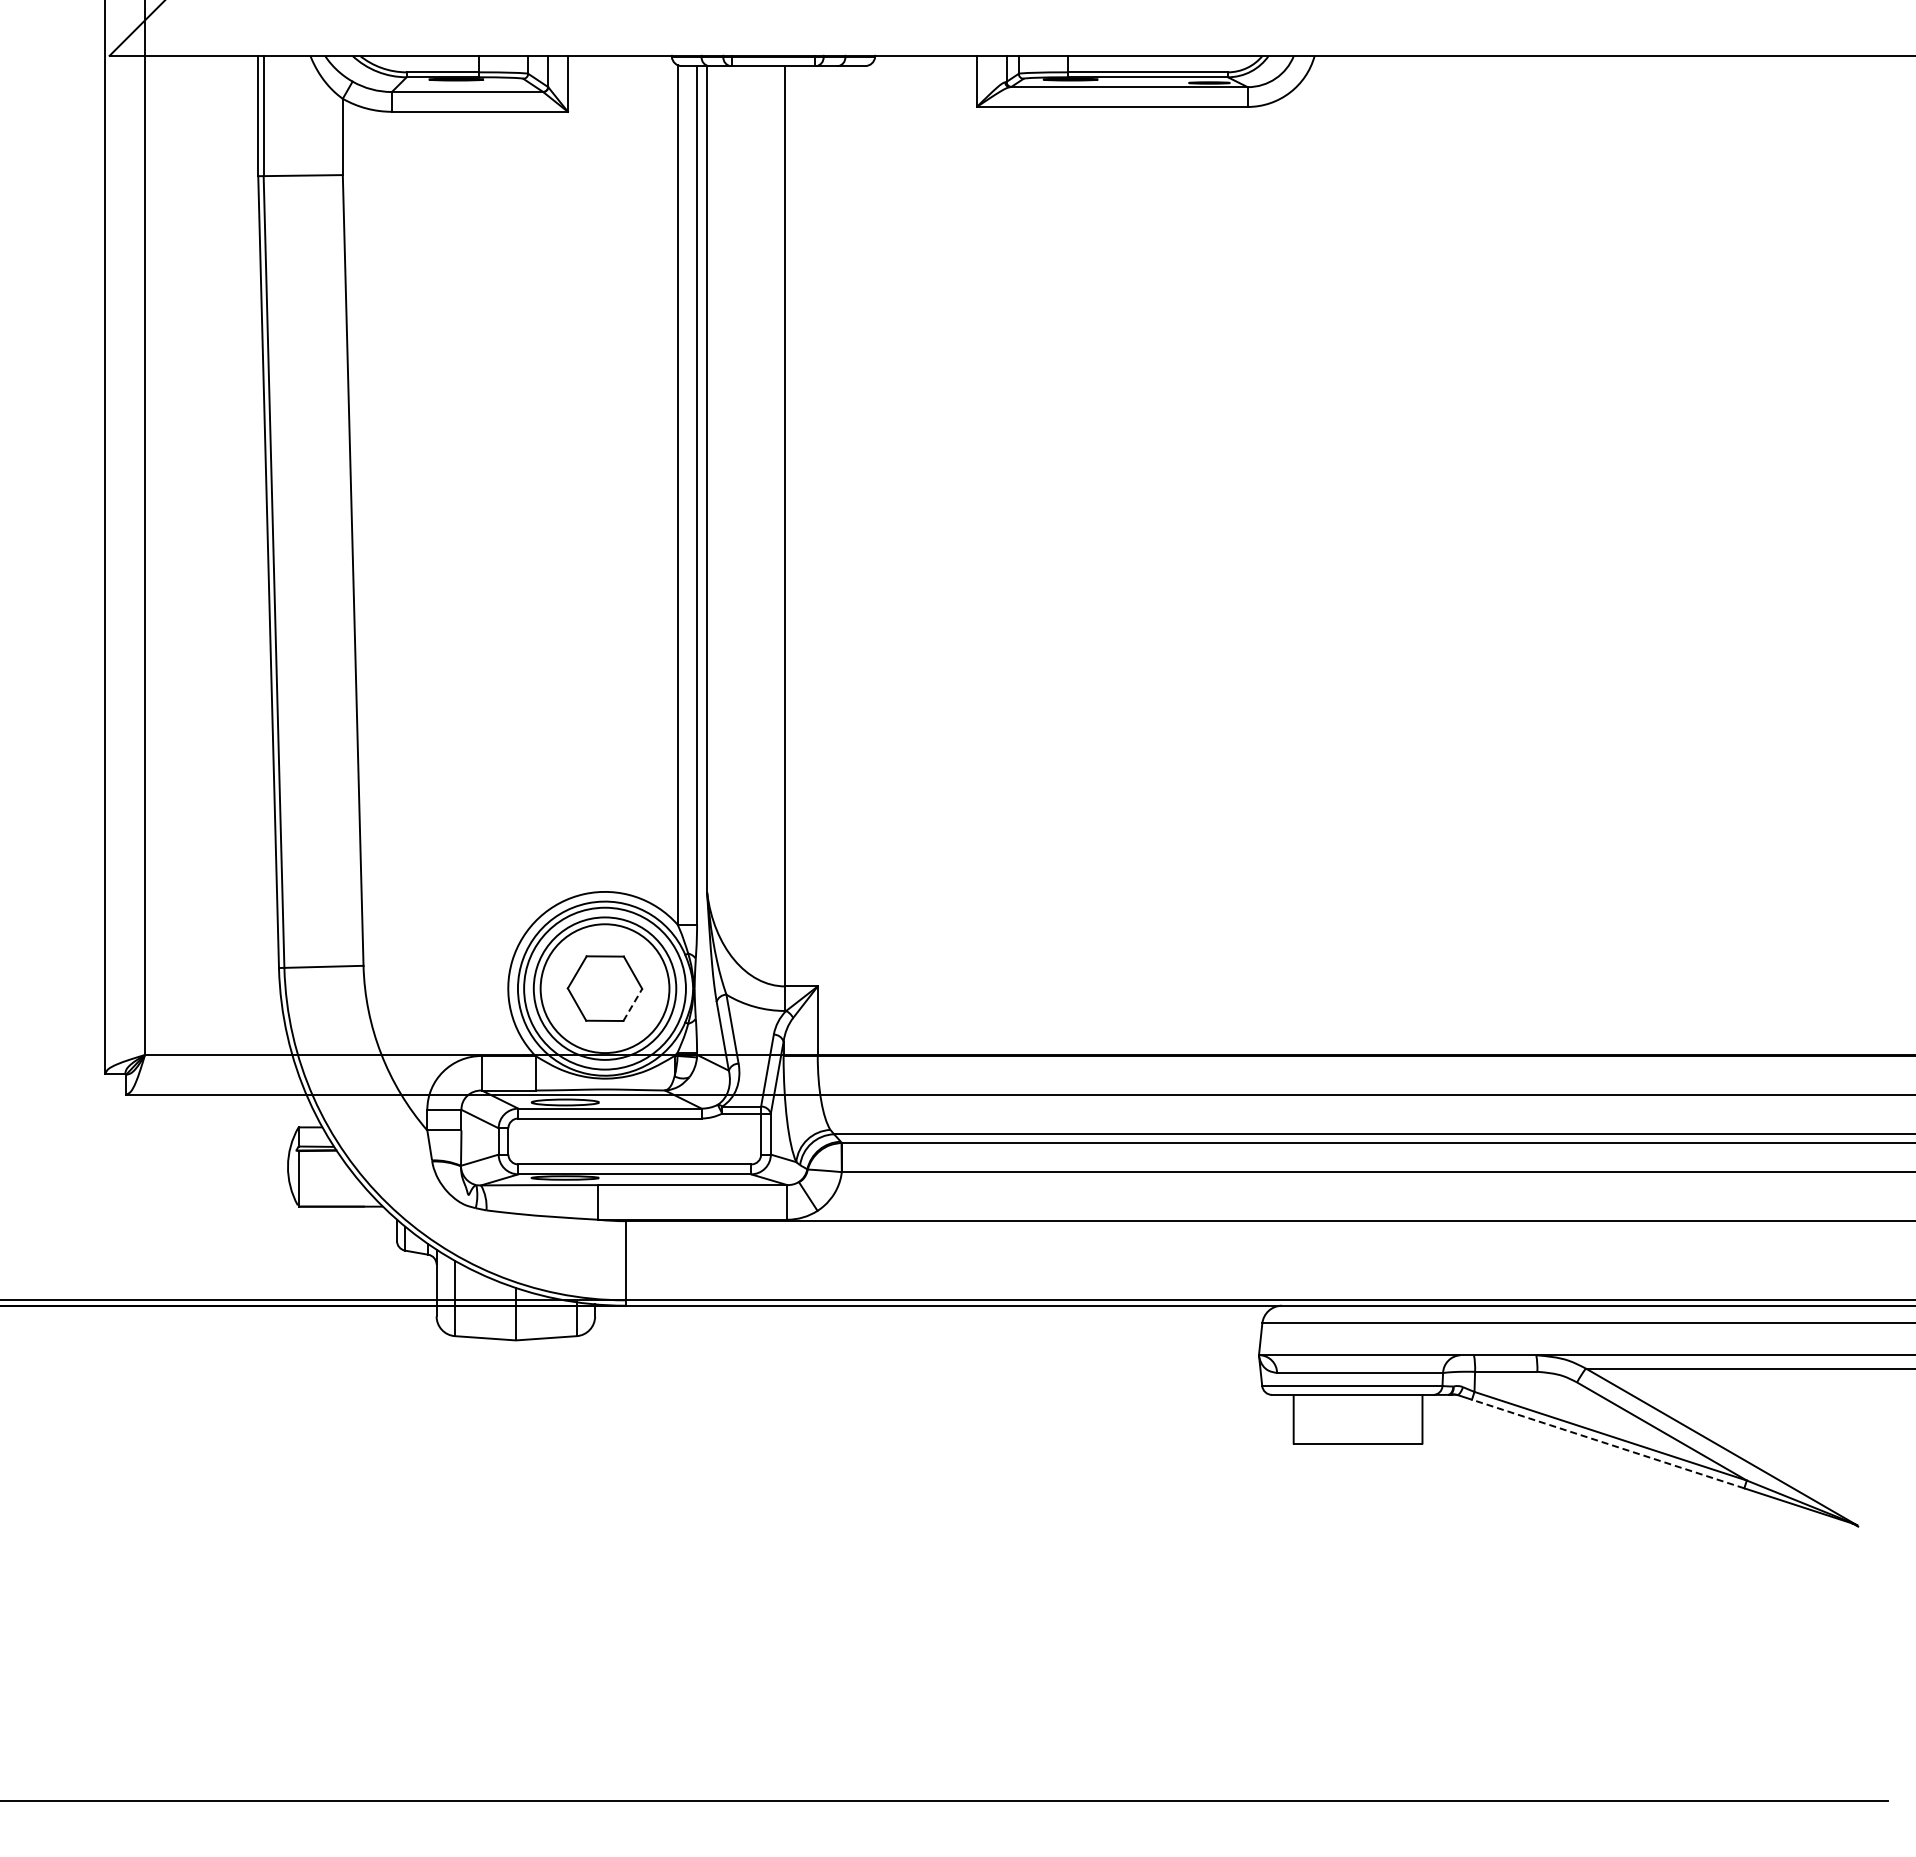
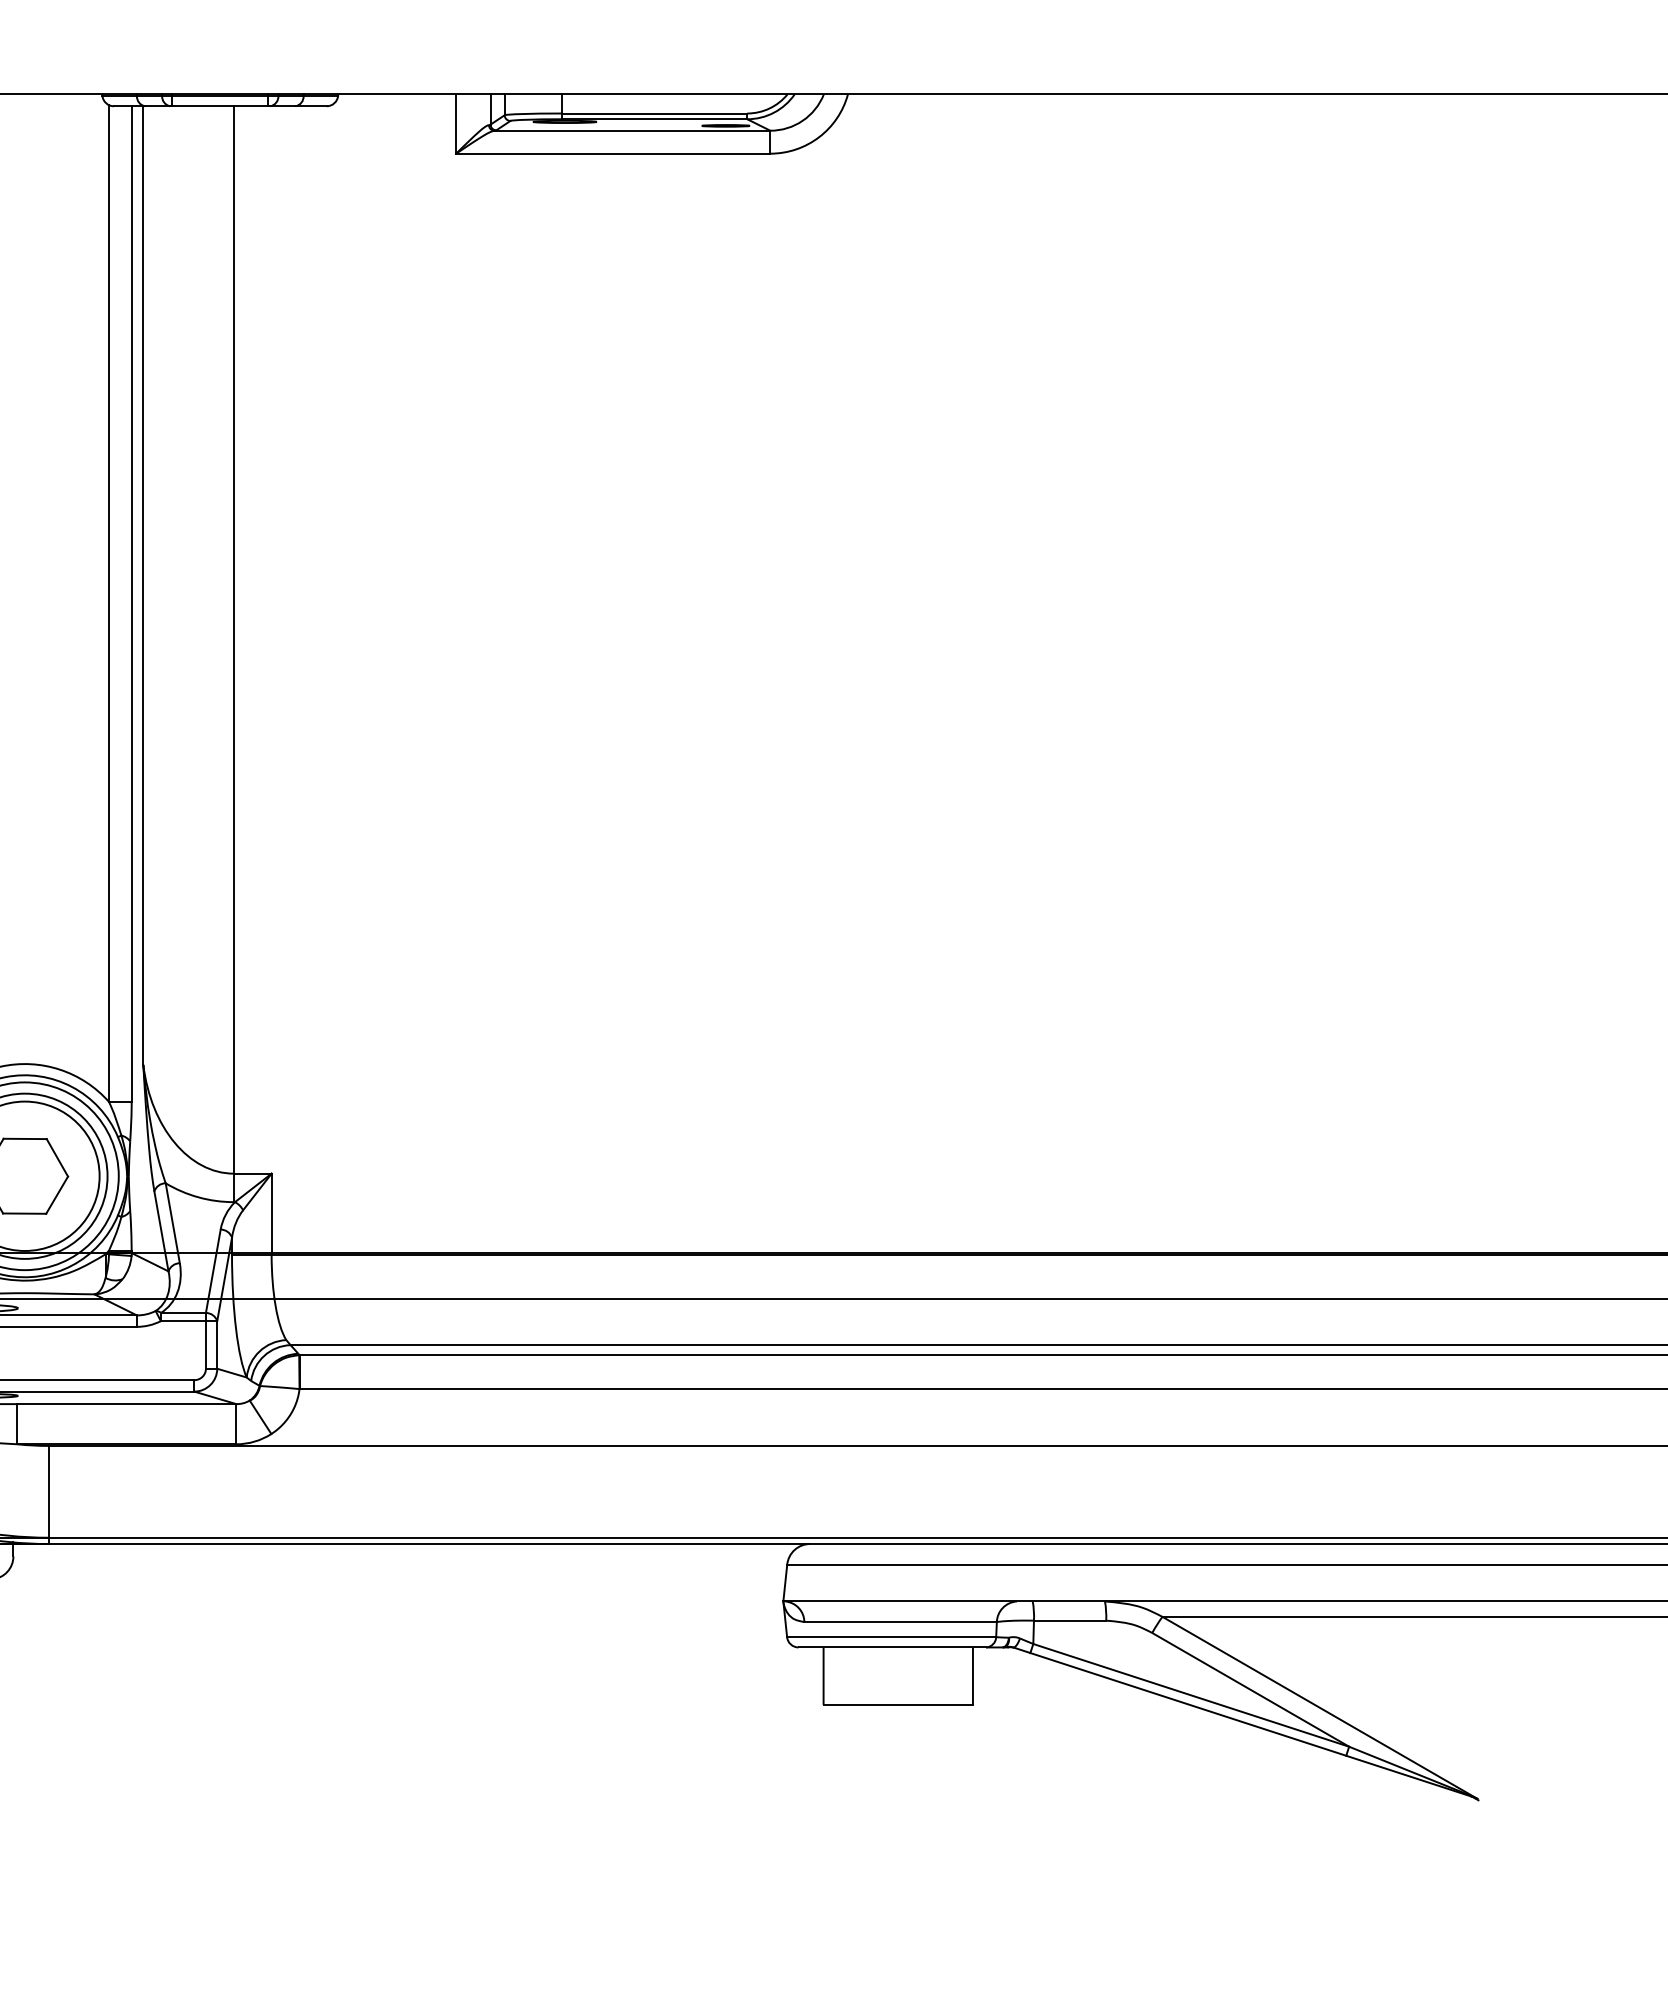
line: (632, 1004) -> (56, 1194), dashed -> solid
line: (1607, 1443) -> (1187, 1703), dashed -> solid

